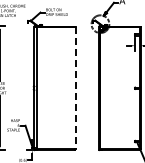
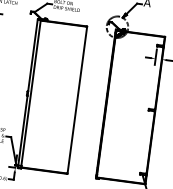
line: (75, 88) -> (77, 100), dashed -> solid

